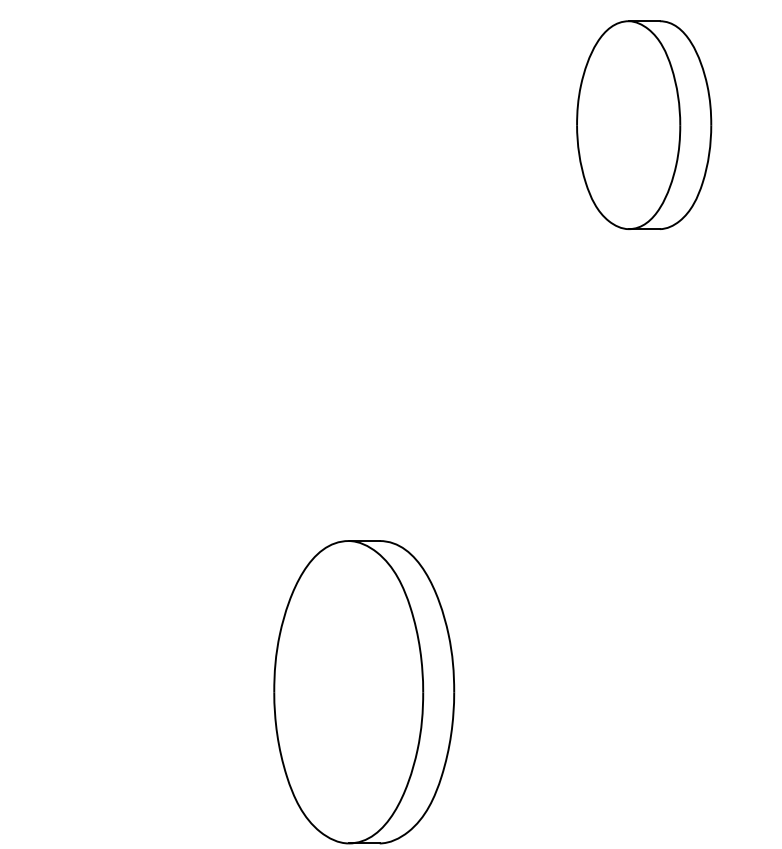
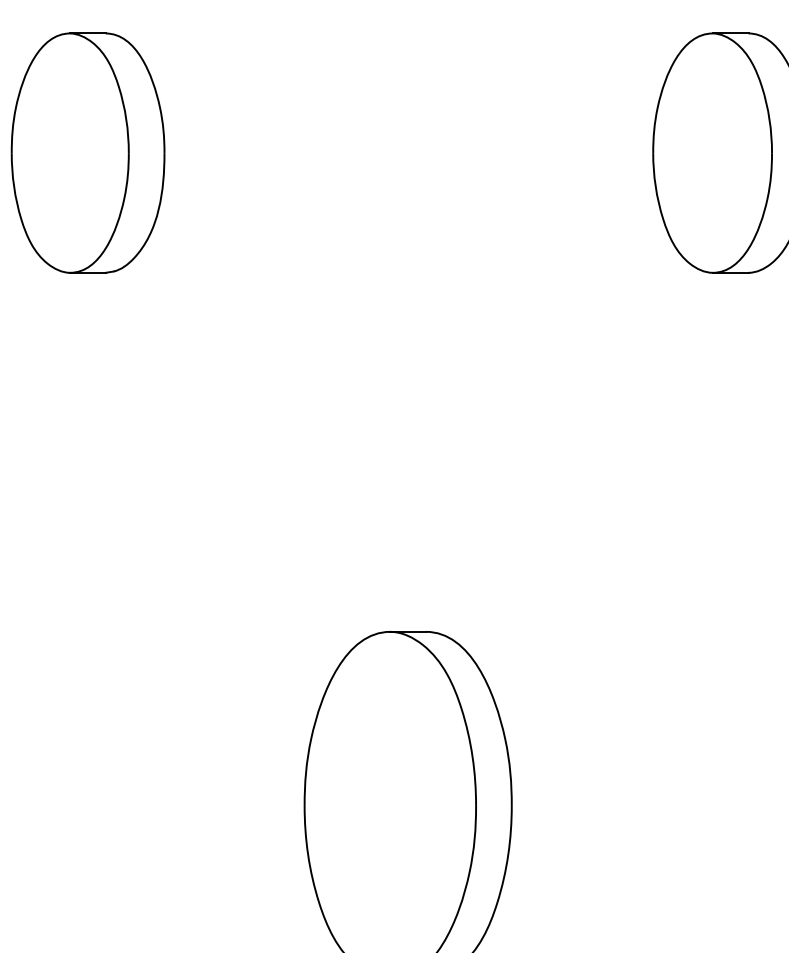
part: (86, 125) -> (88, 153), added

